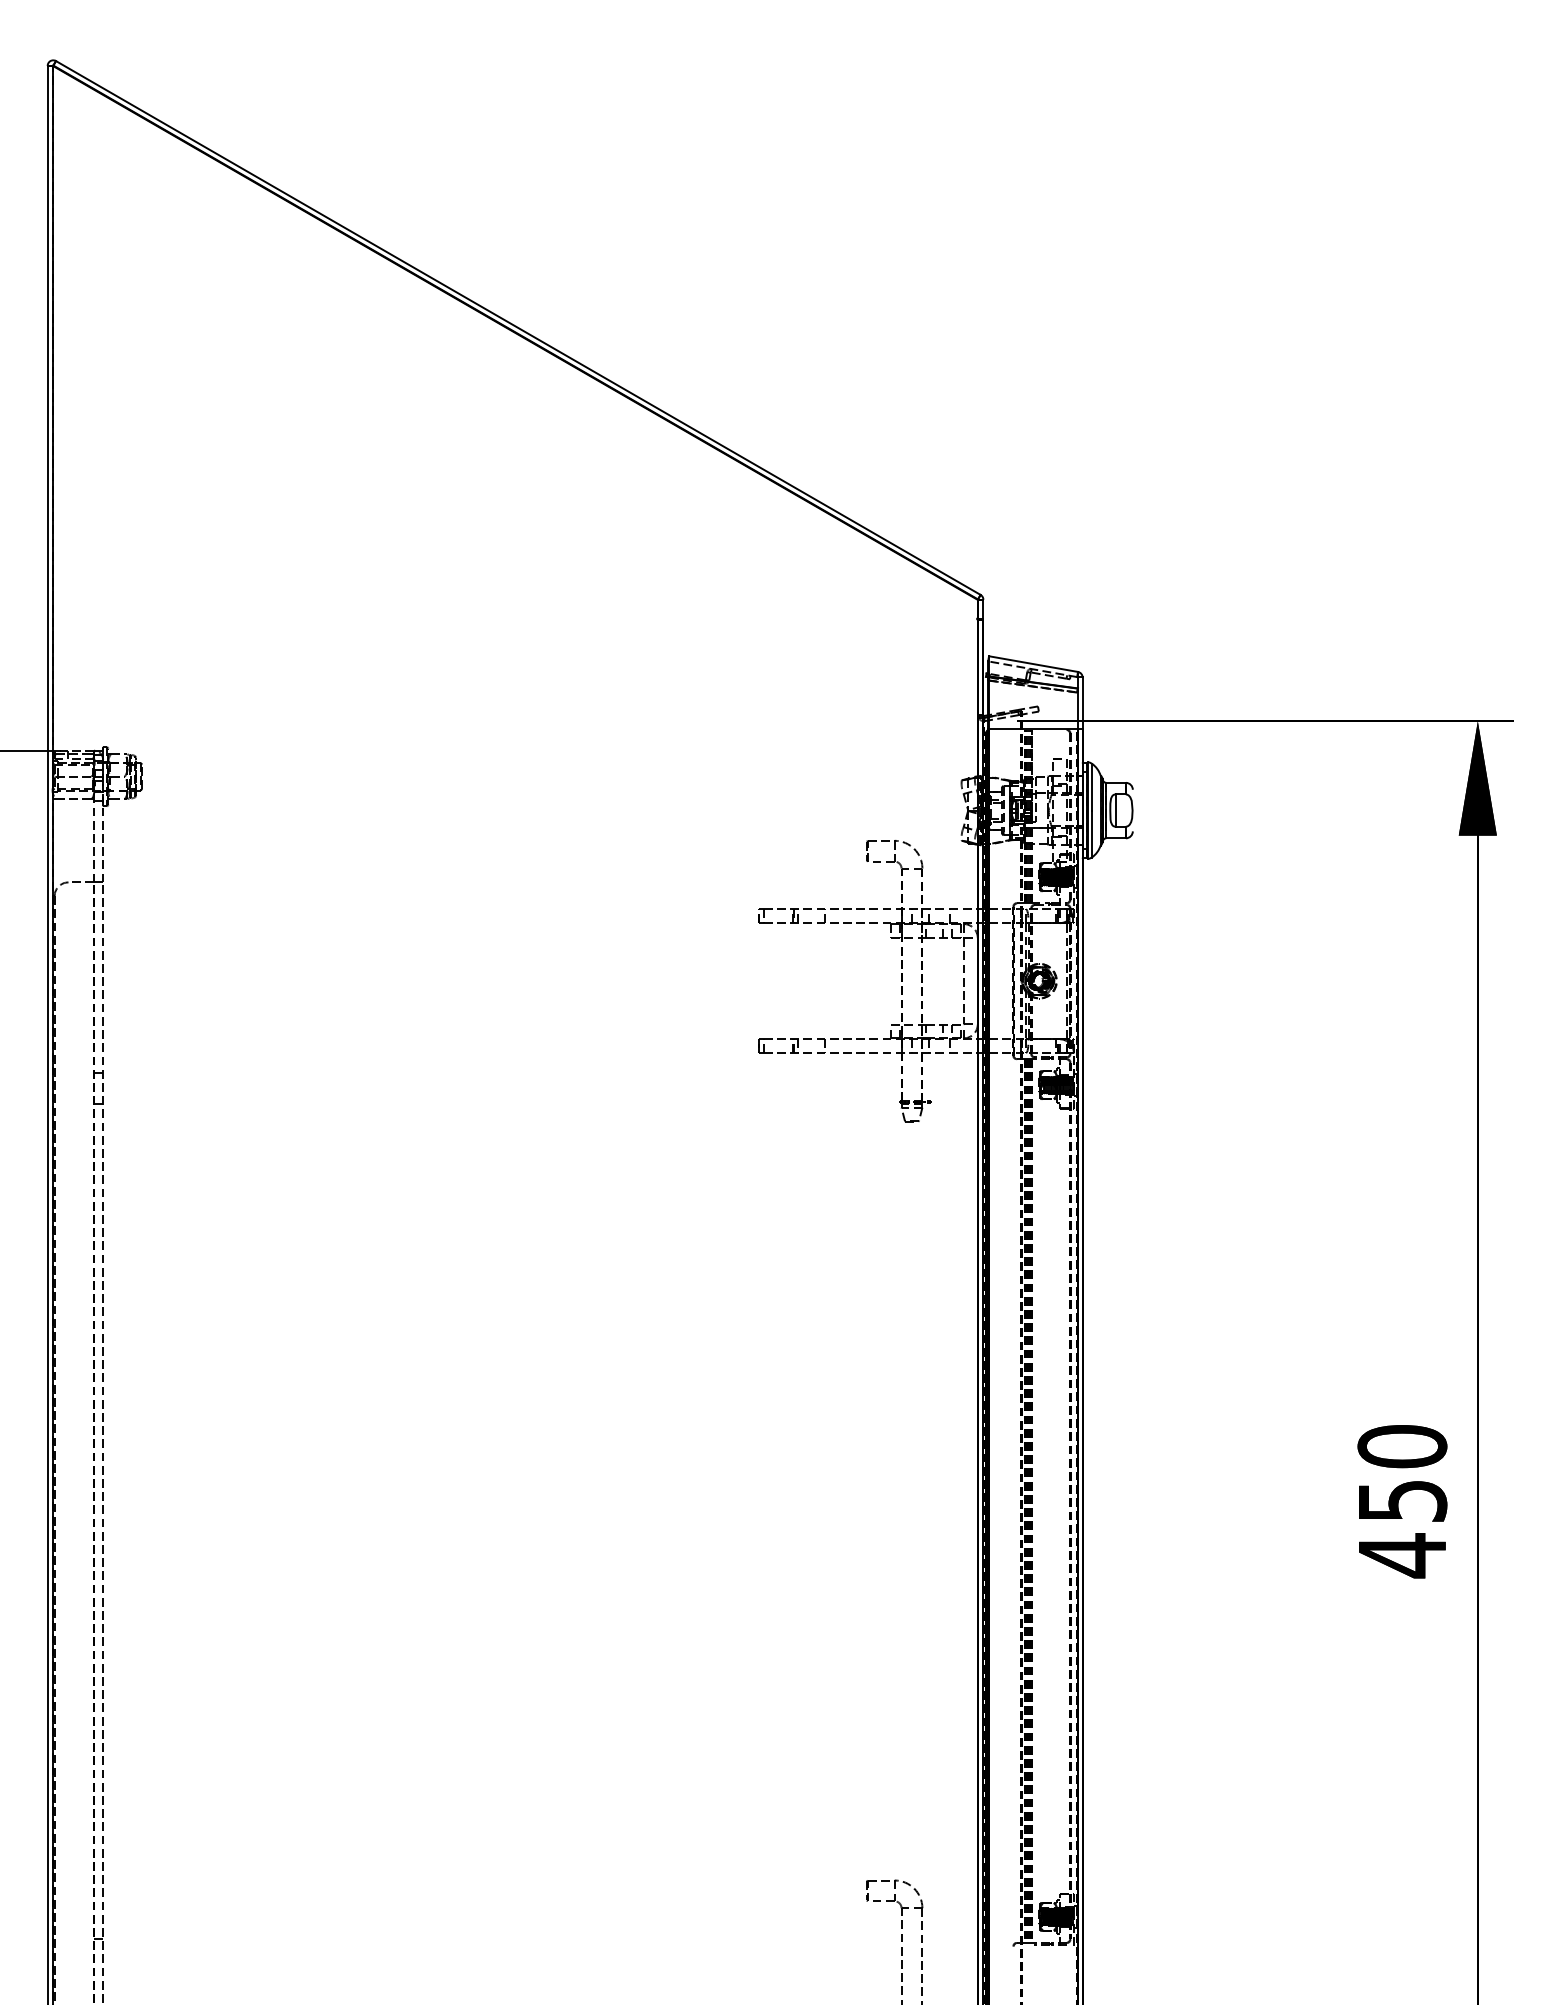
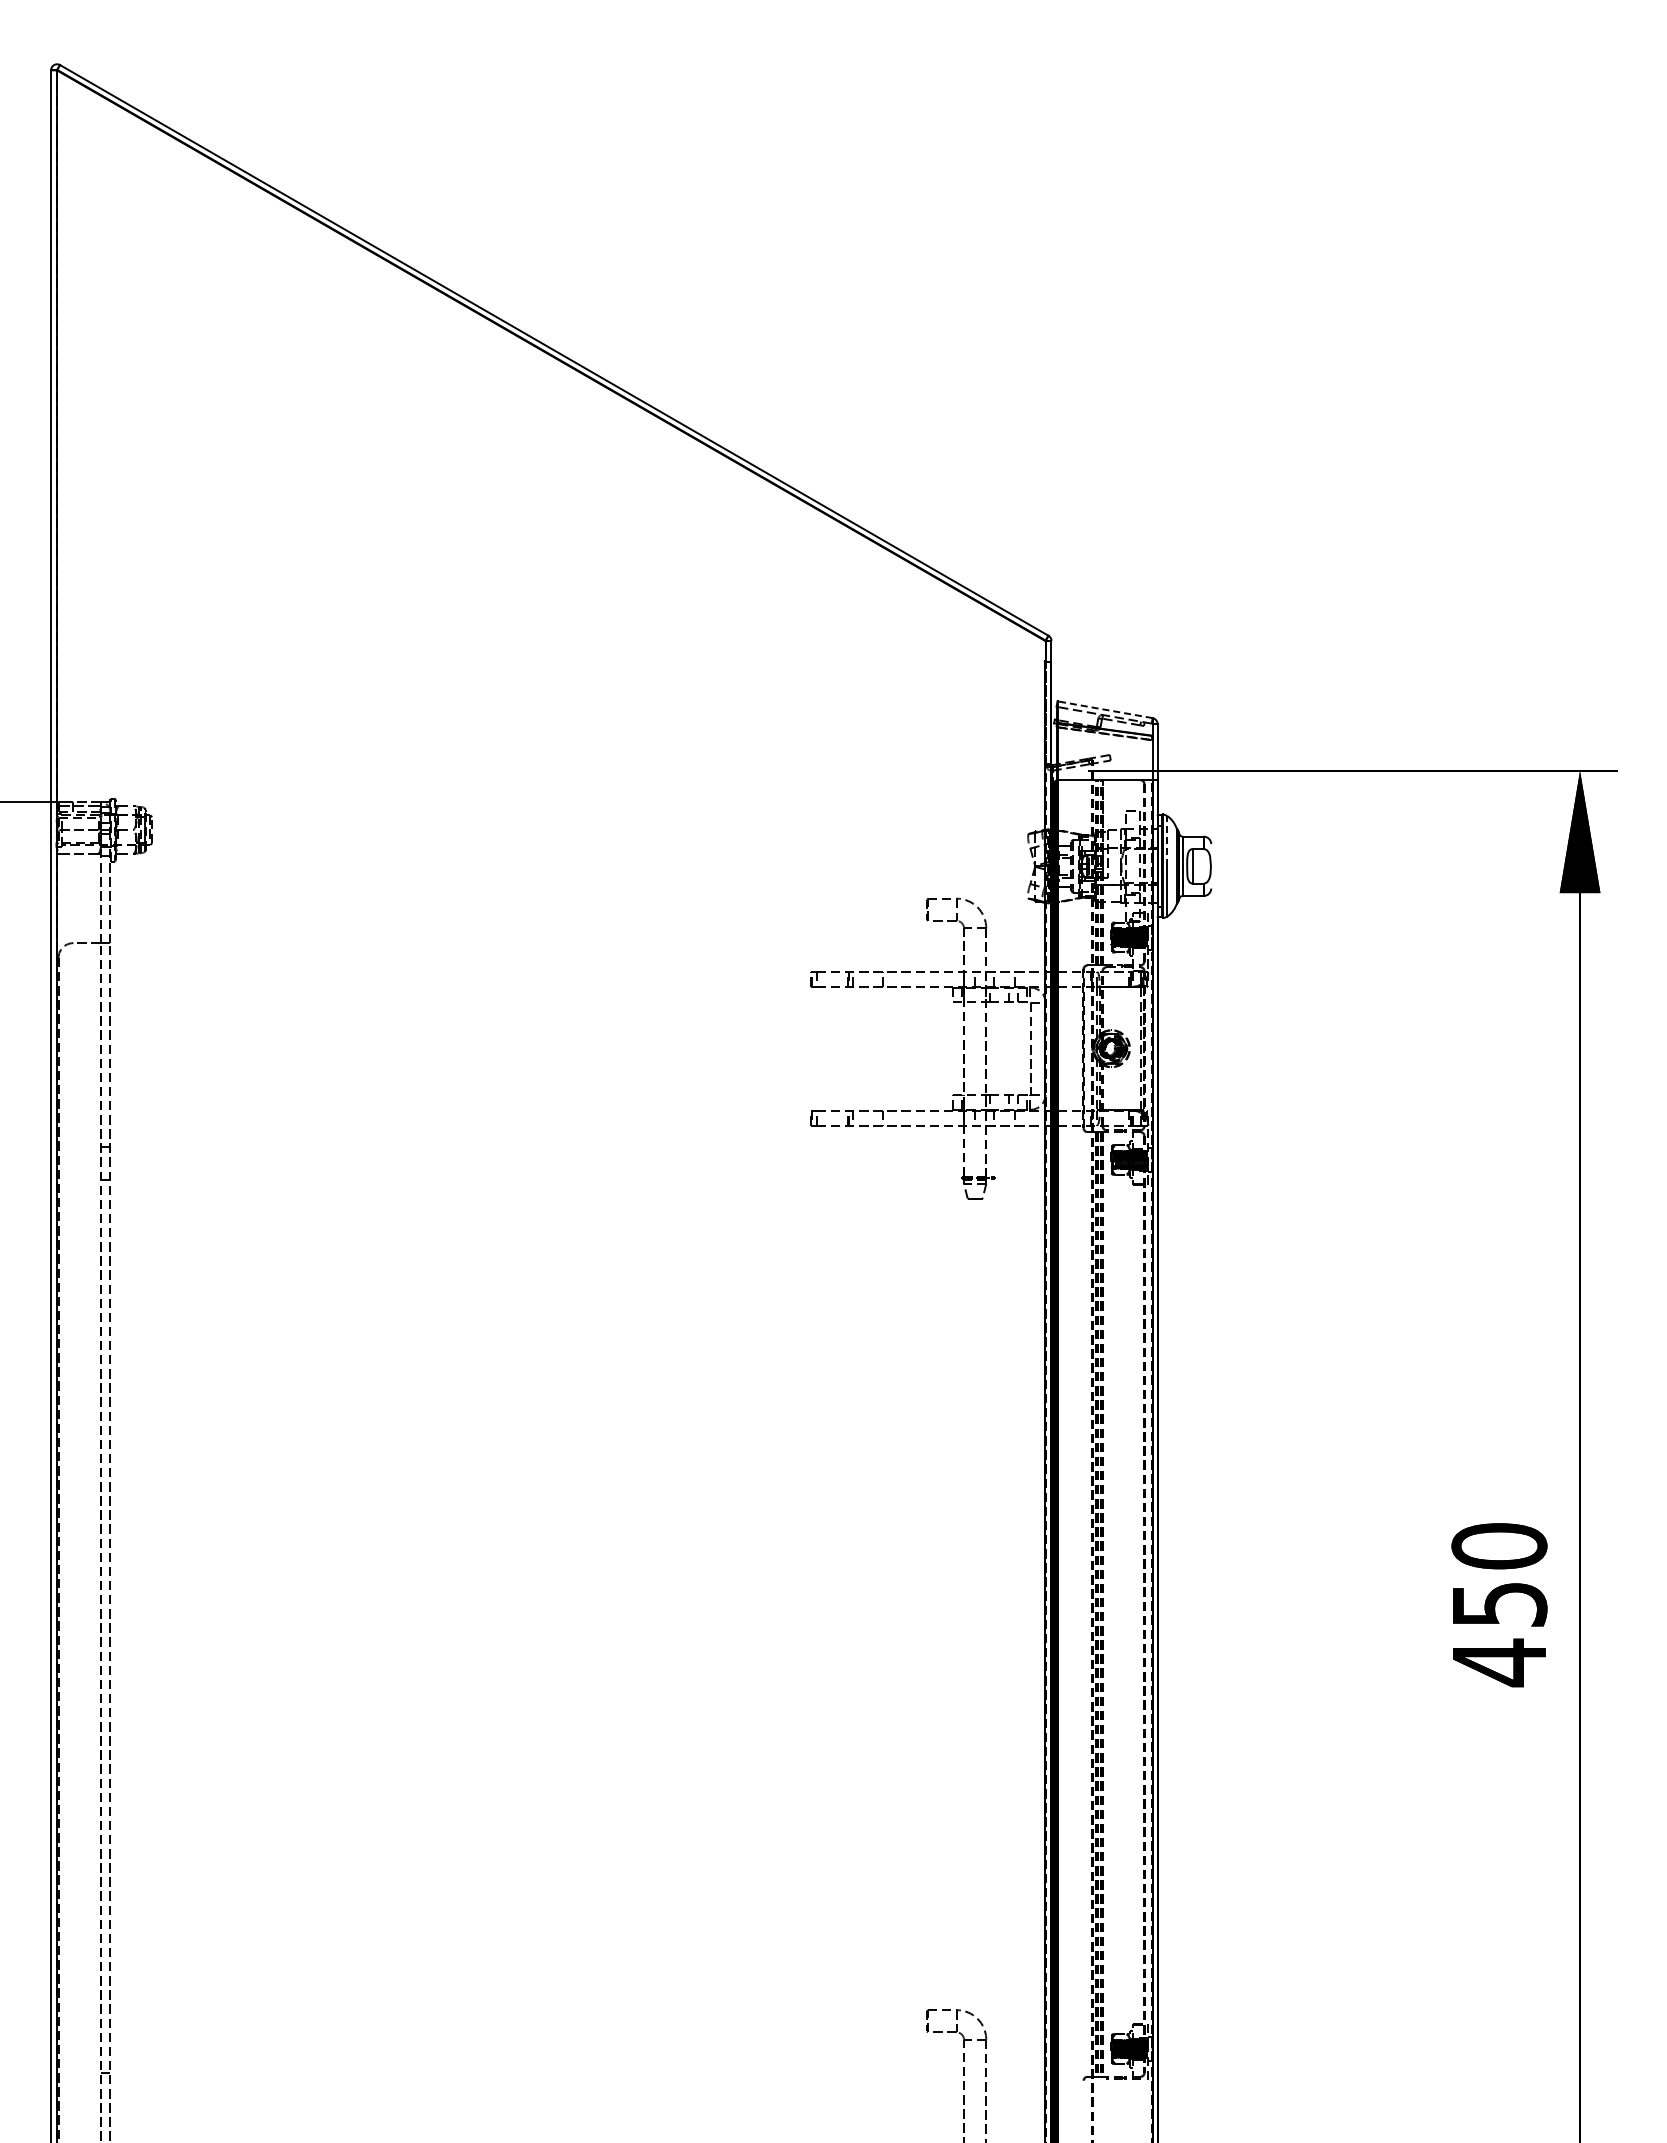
line: (1032, 663) -> (1104, 709), solid -> dashed
line: (1091, 786) -> (1167, 840), solid -> dashed

